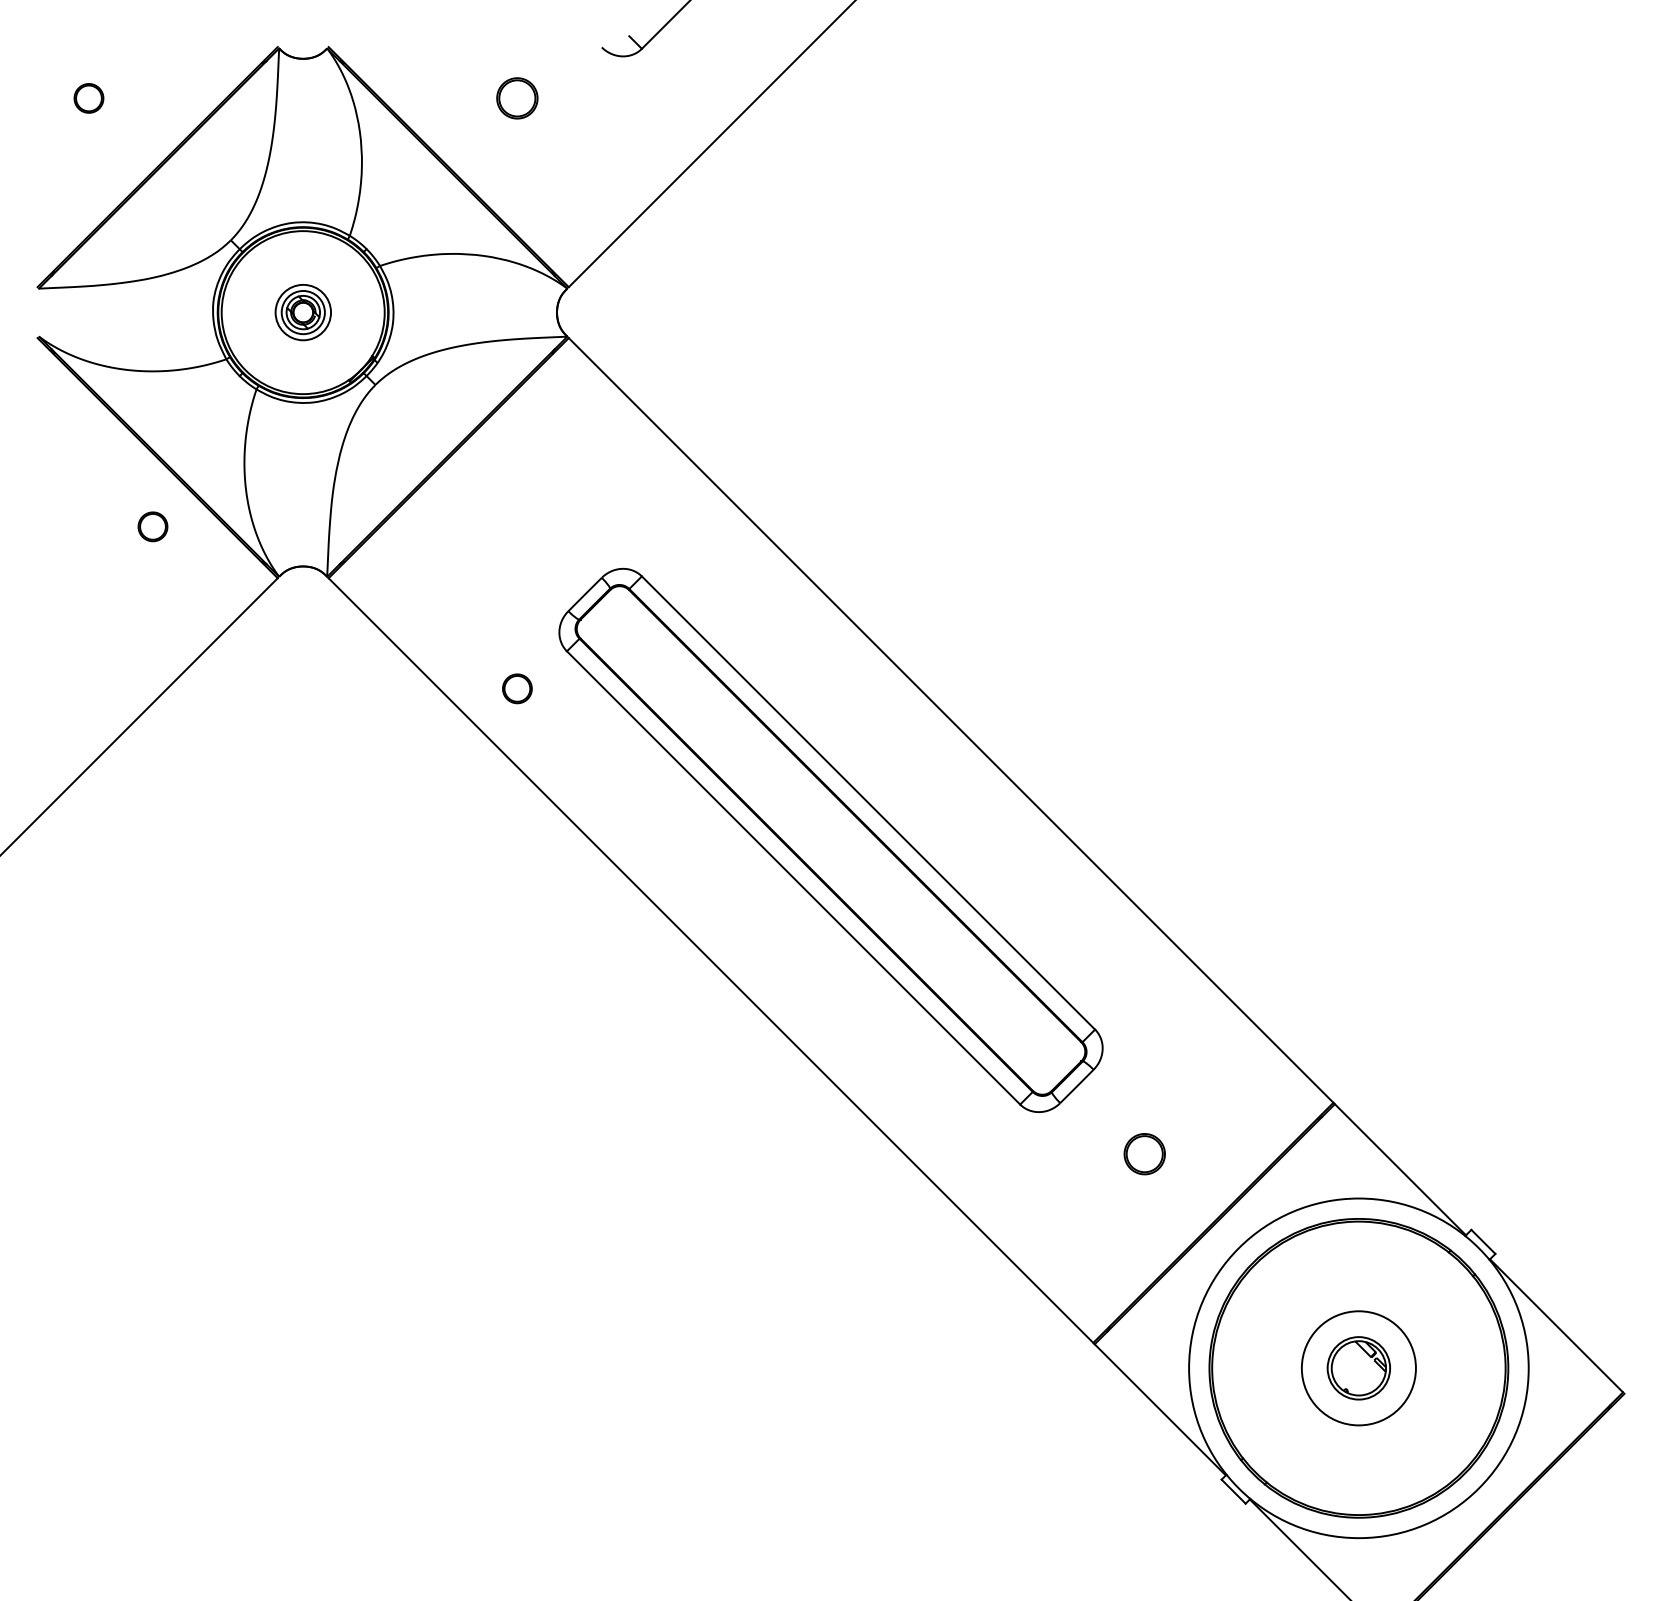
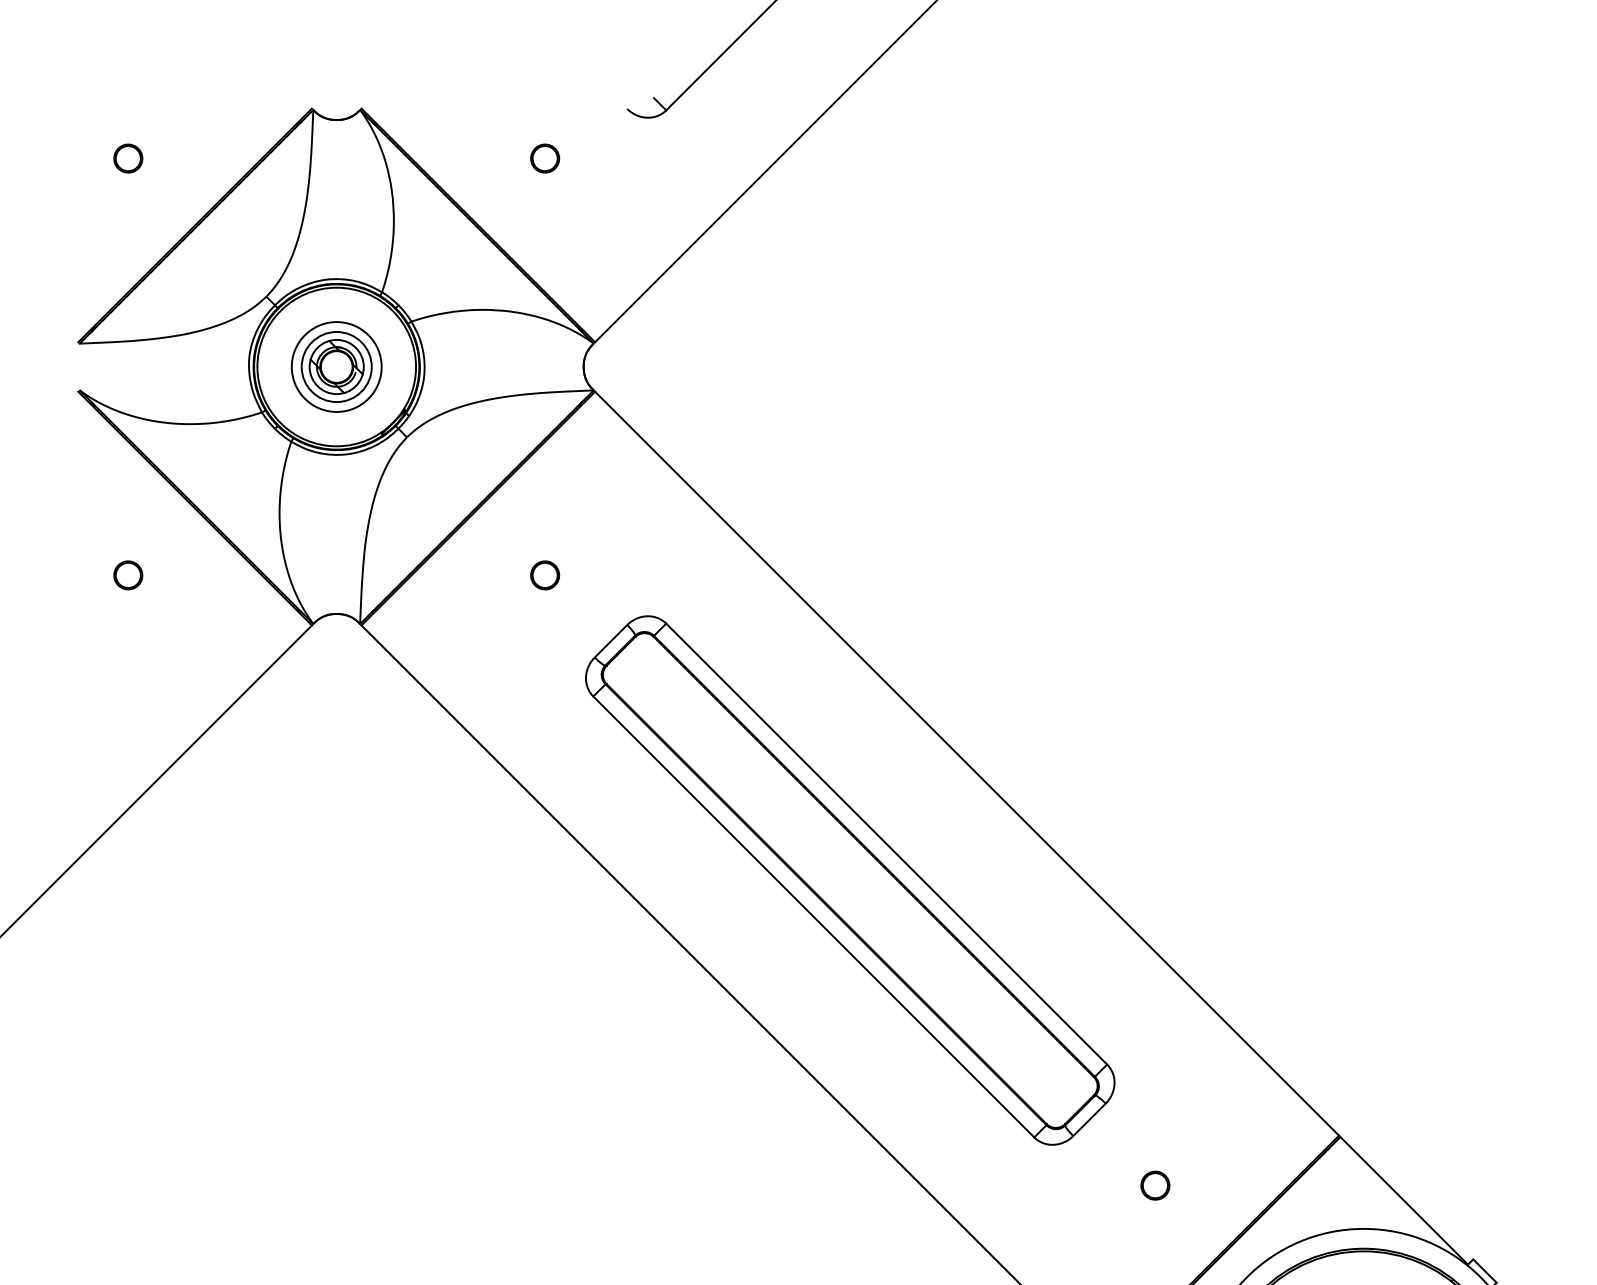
part: (517, 98) -> (545, 158), size x0.71
part: (303, 312) -> (337, 366), size x1.67
part: (152, 526) -> (127, 575), moved
part: (517, 688) -> (545, 575), moved
part: (1144, 1153) -> (1155, 1185), size x0.71

